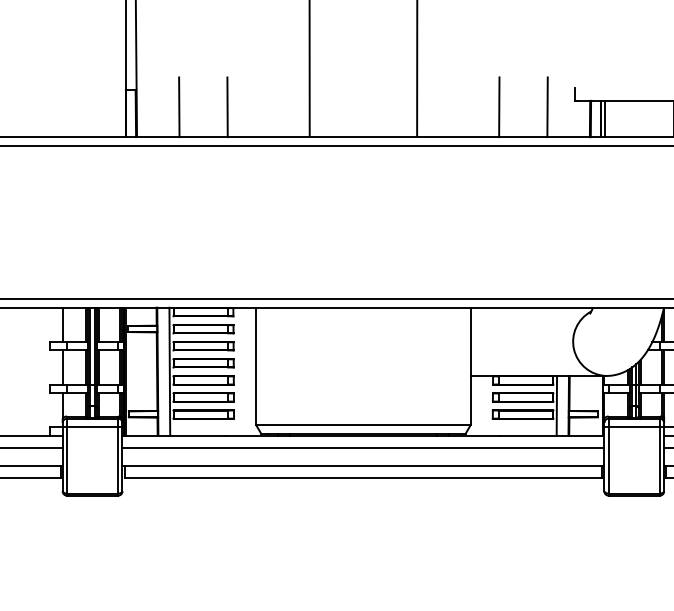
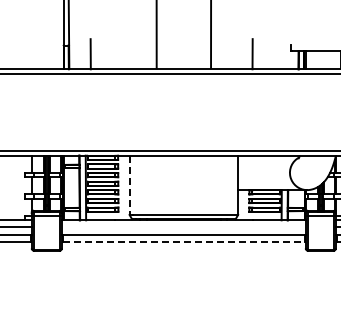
line: (228, 107) -> (115, 54), removed
line: (546, 107) -> (276, 54), removed
line: (255, 366) -> (129, 185), solid -> dashed
line: (362, 447) -> (183, 226), removed
line: (362, 477) -> (183, 241), solid -> dashed

